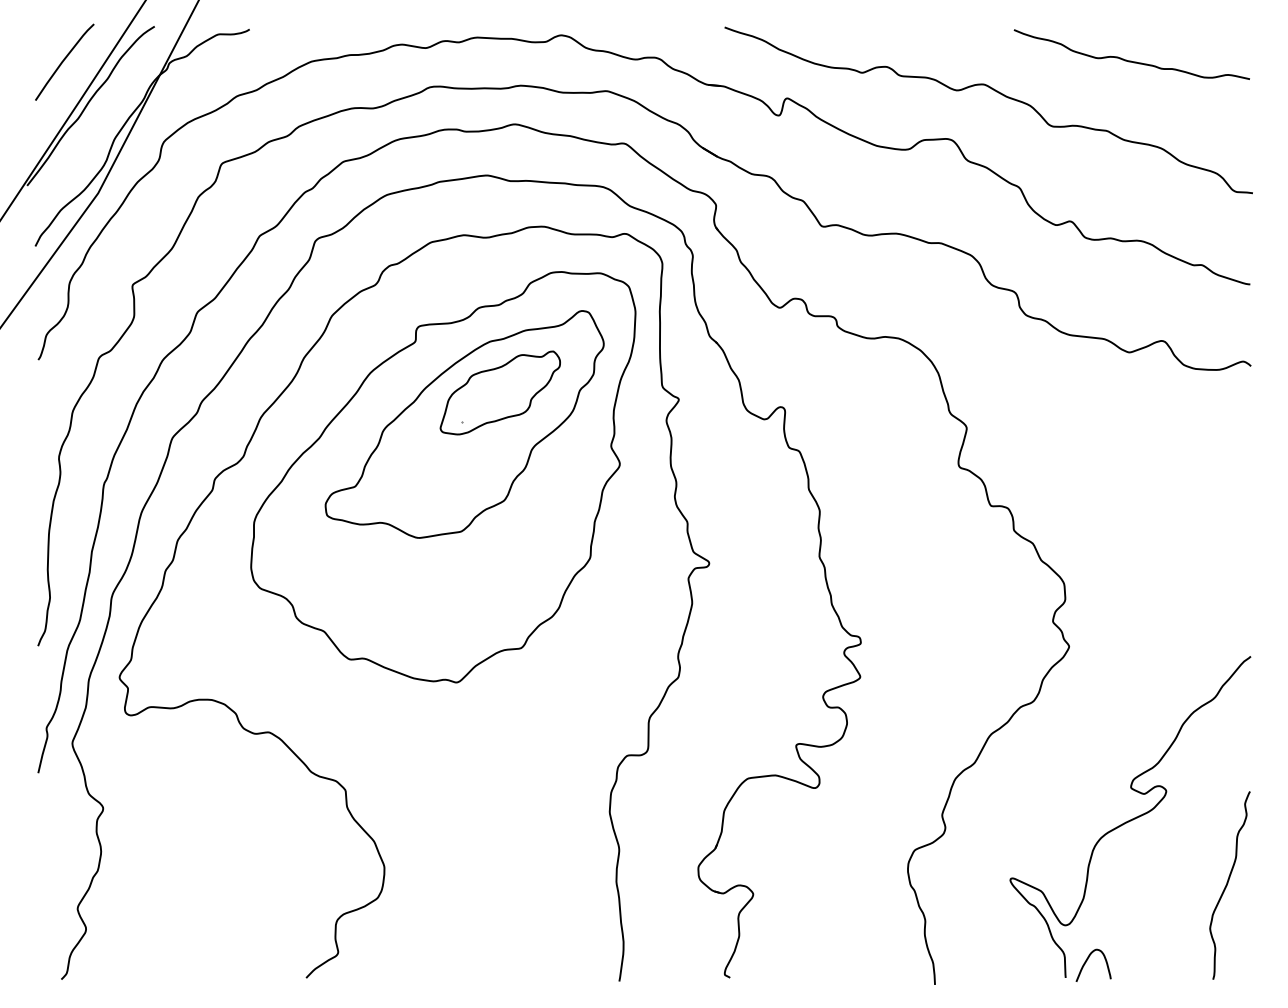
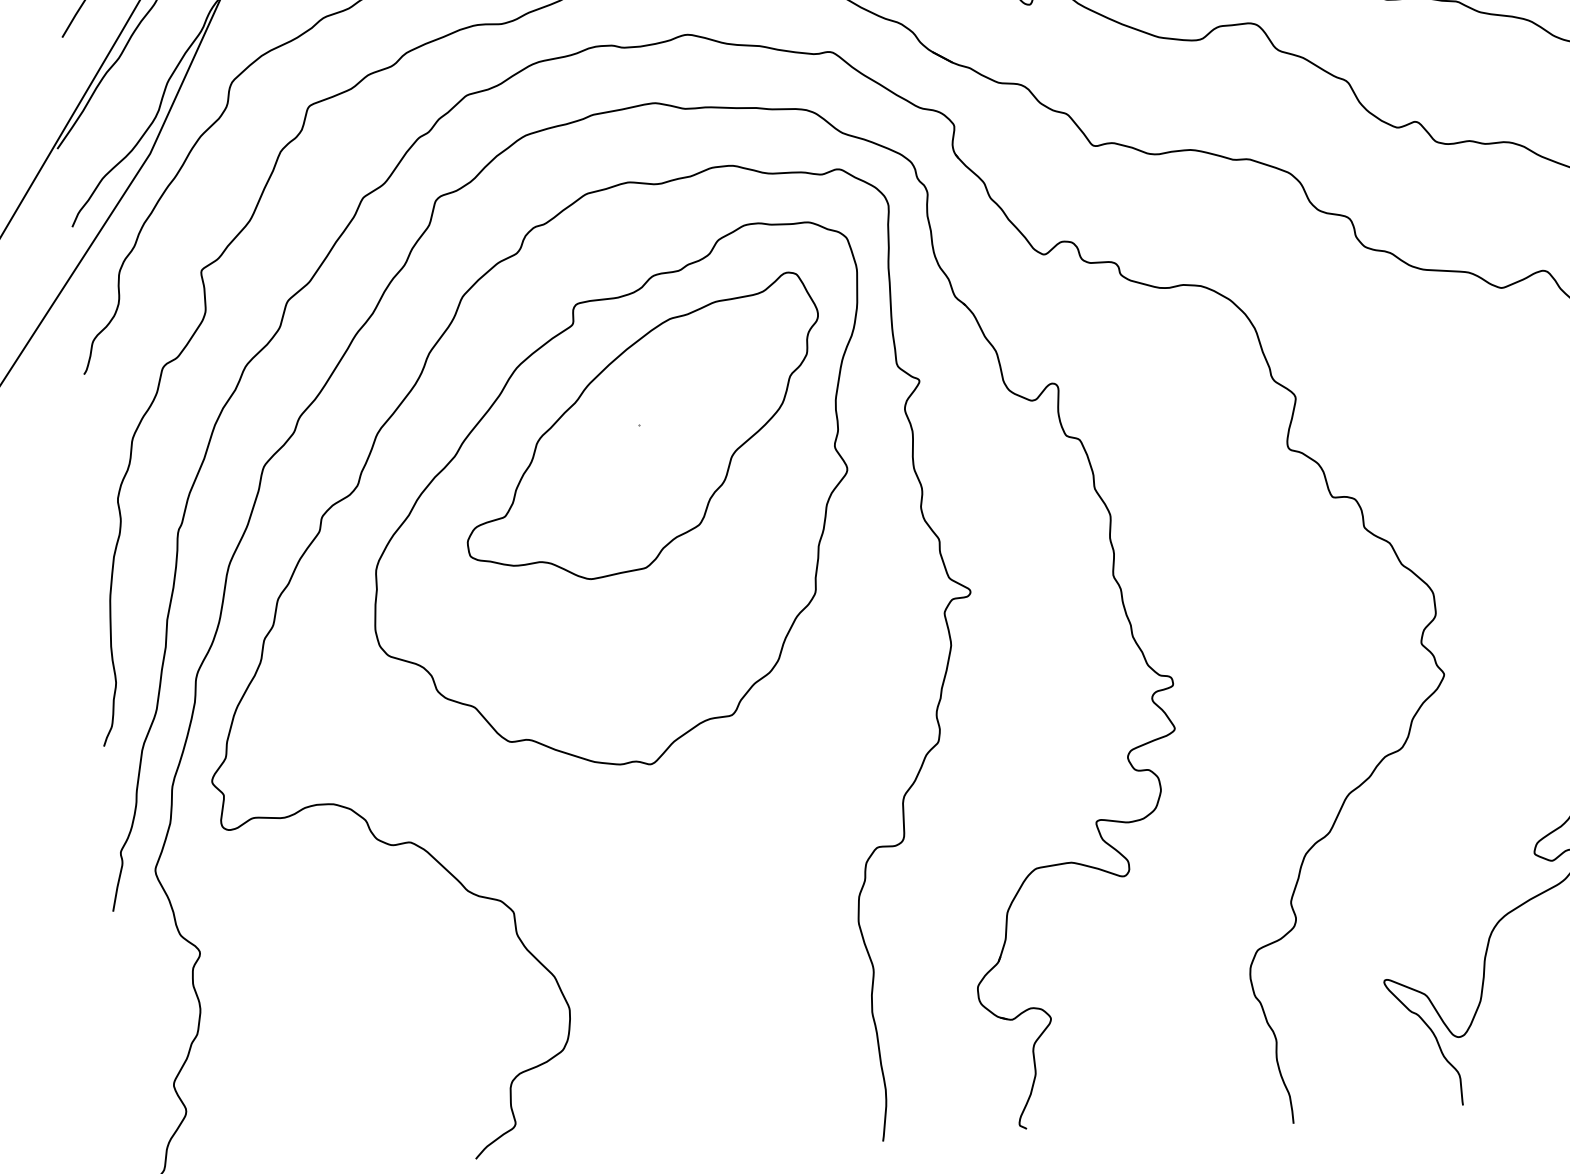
part: (499, 392) -> (685, 384), removed
curve: (1088, 959) -> (1491, 1079), removed

